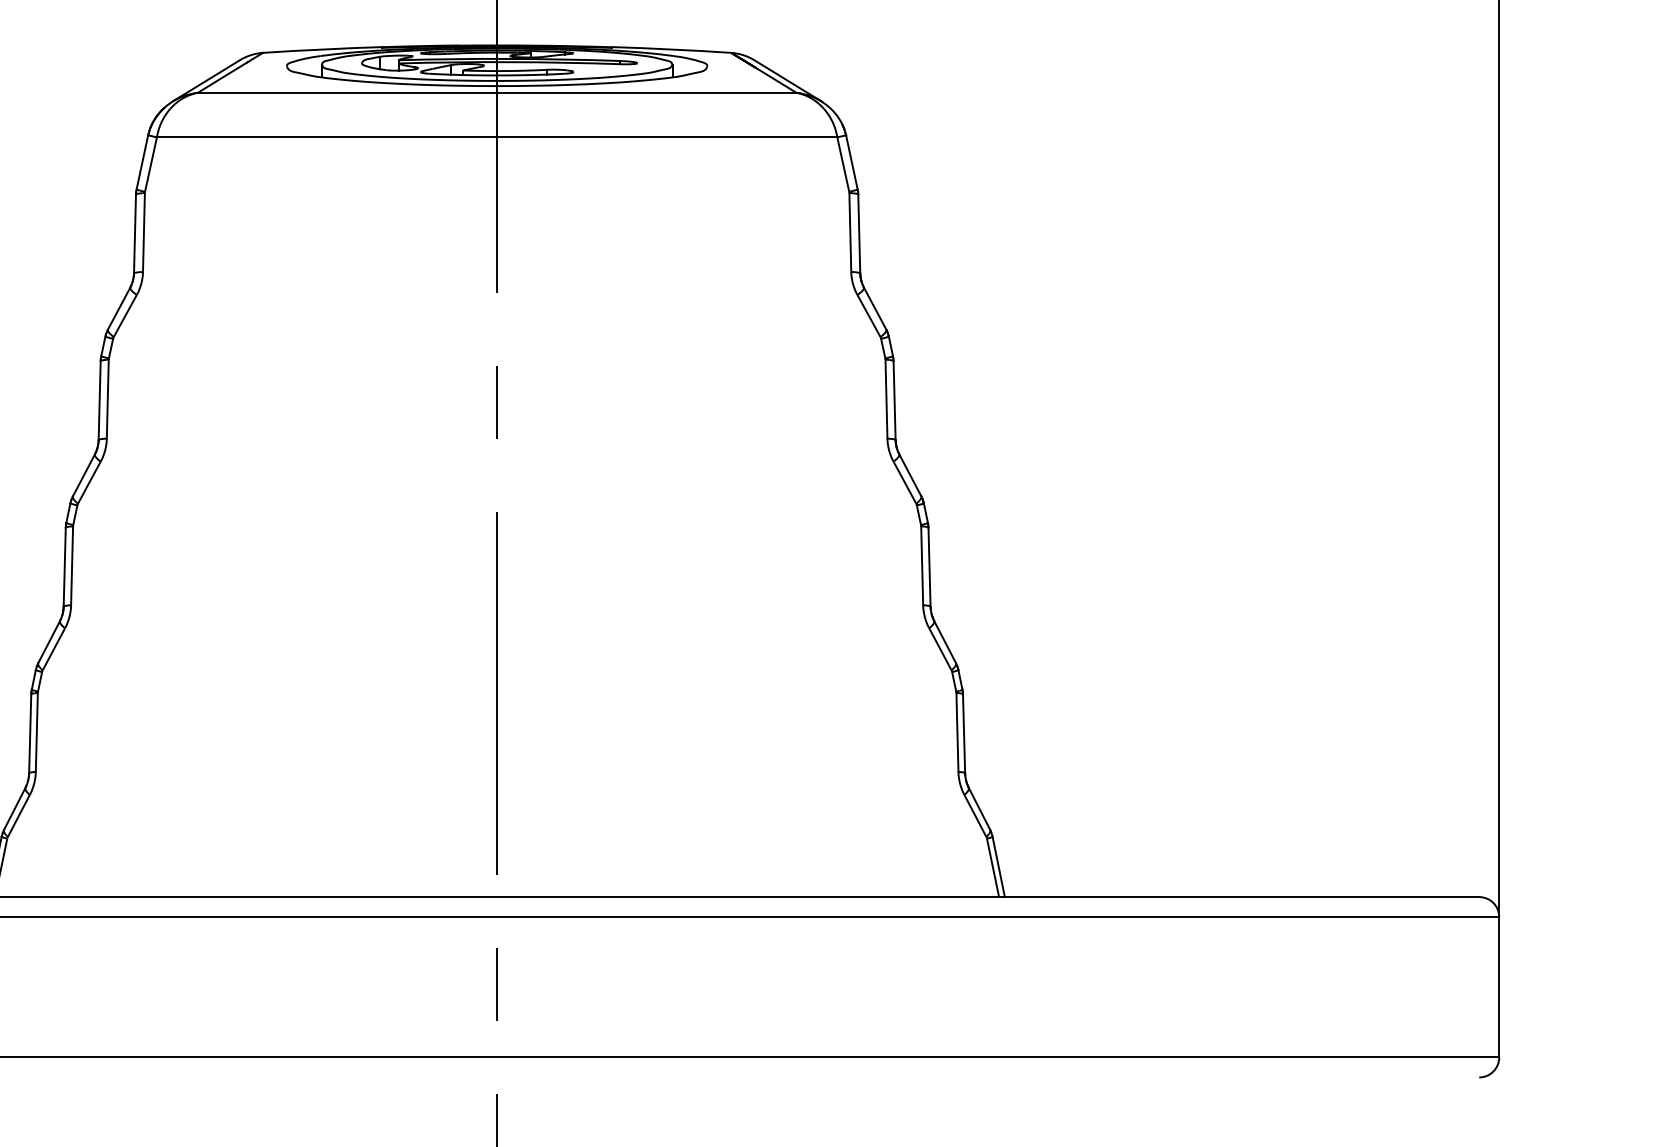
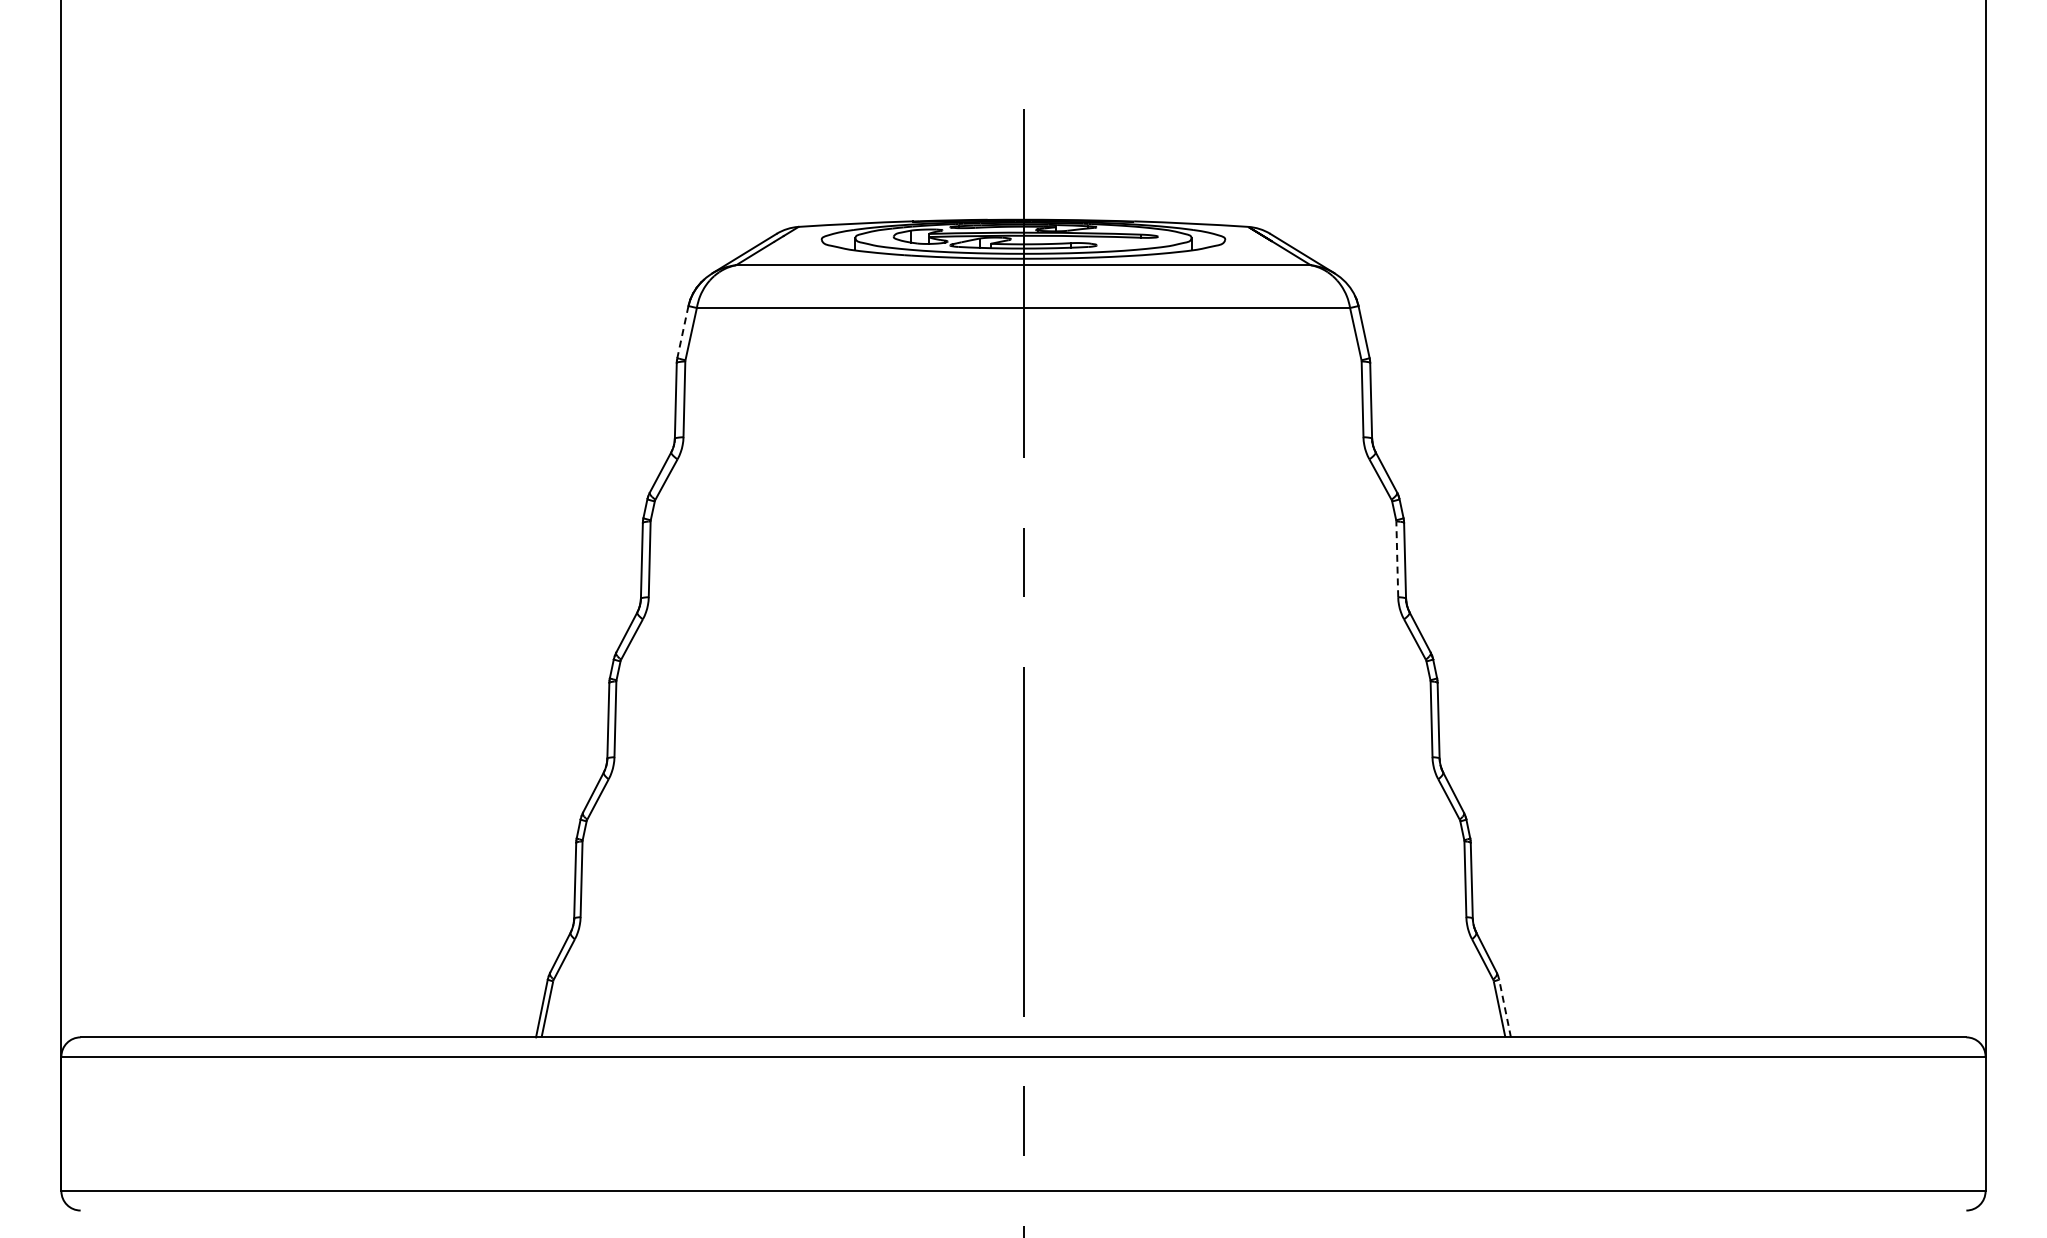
line: (141, 162) -> (682, 332), solid -> dashed
line: (886, 399) -> (1397, 559), solid -> dashed
line: (999, 867) -> (1505, 1008), solid -> dashed

